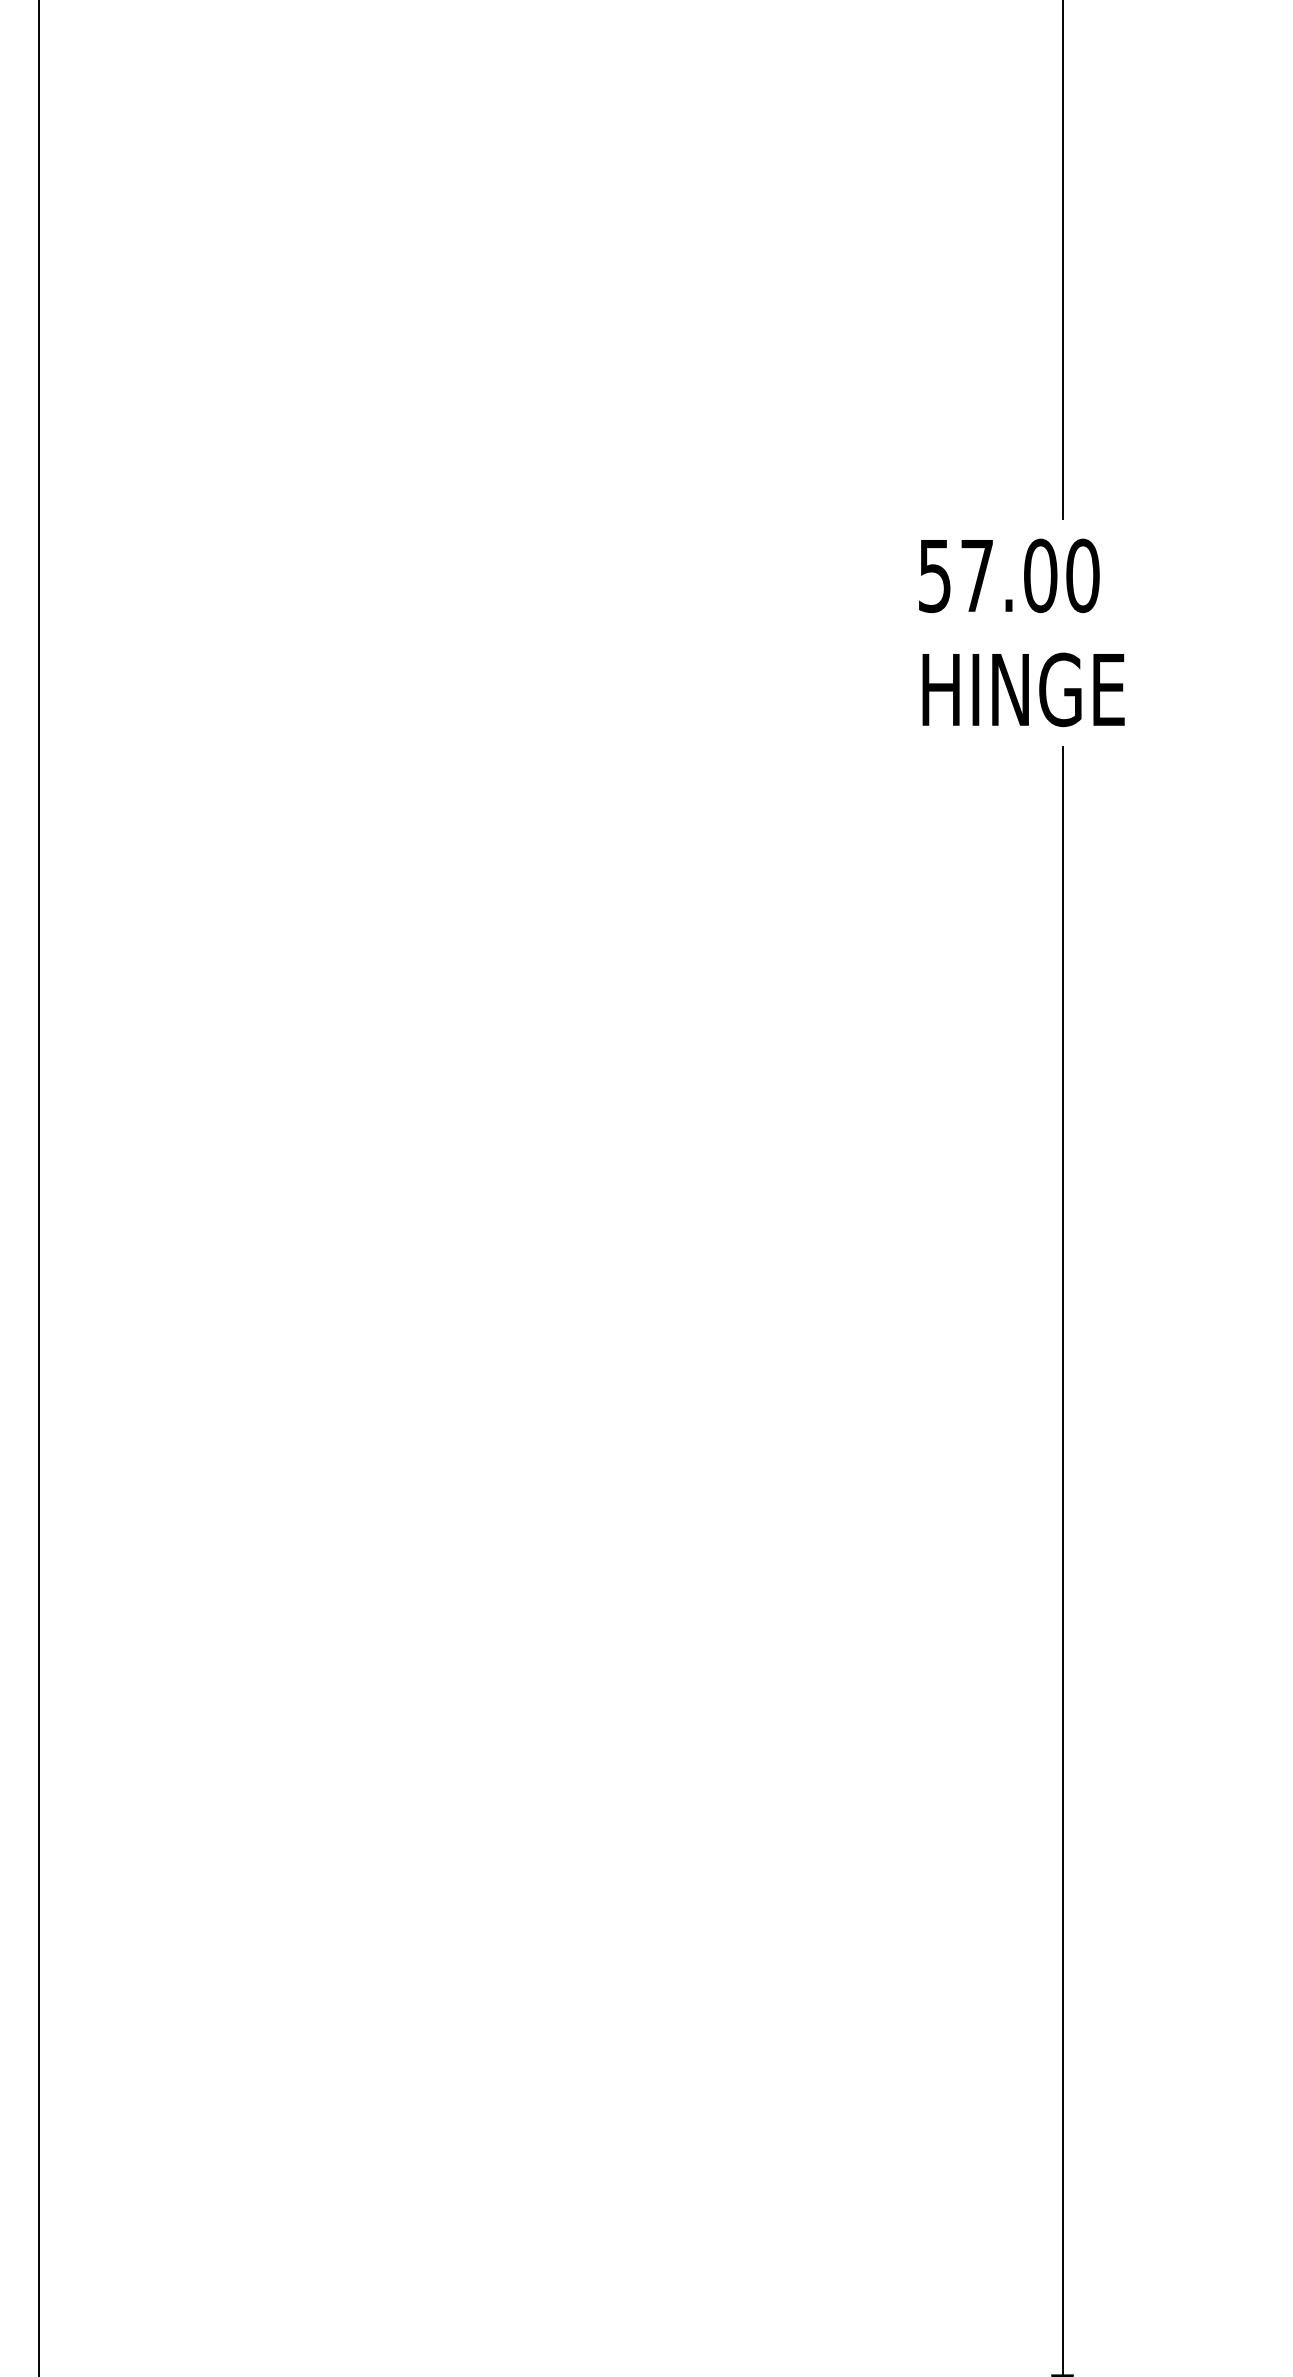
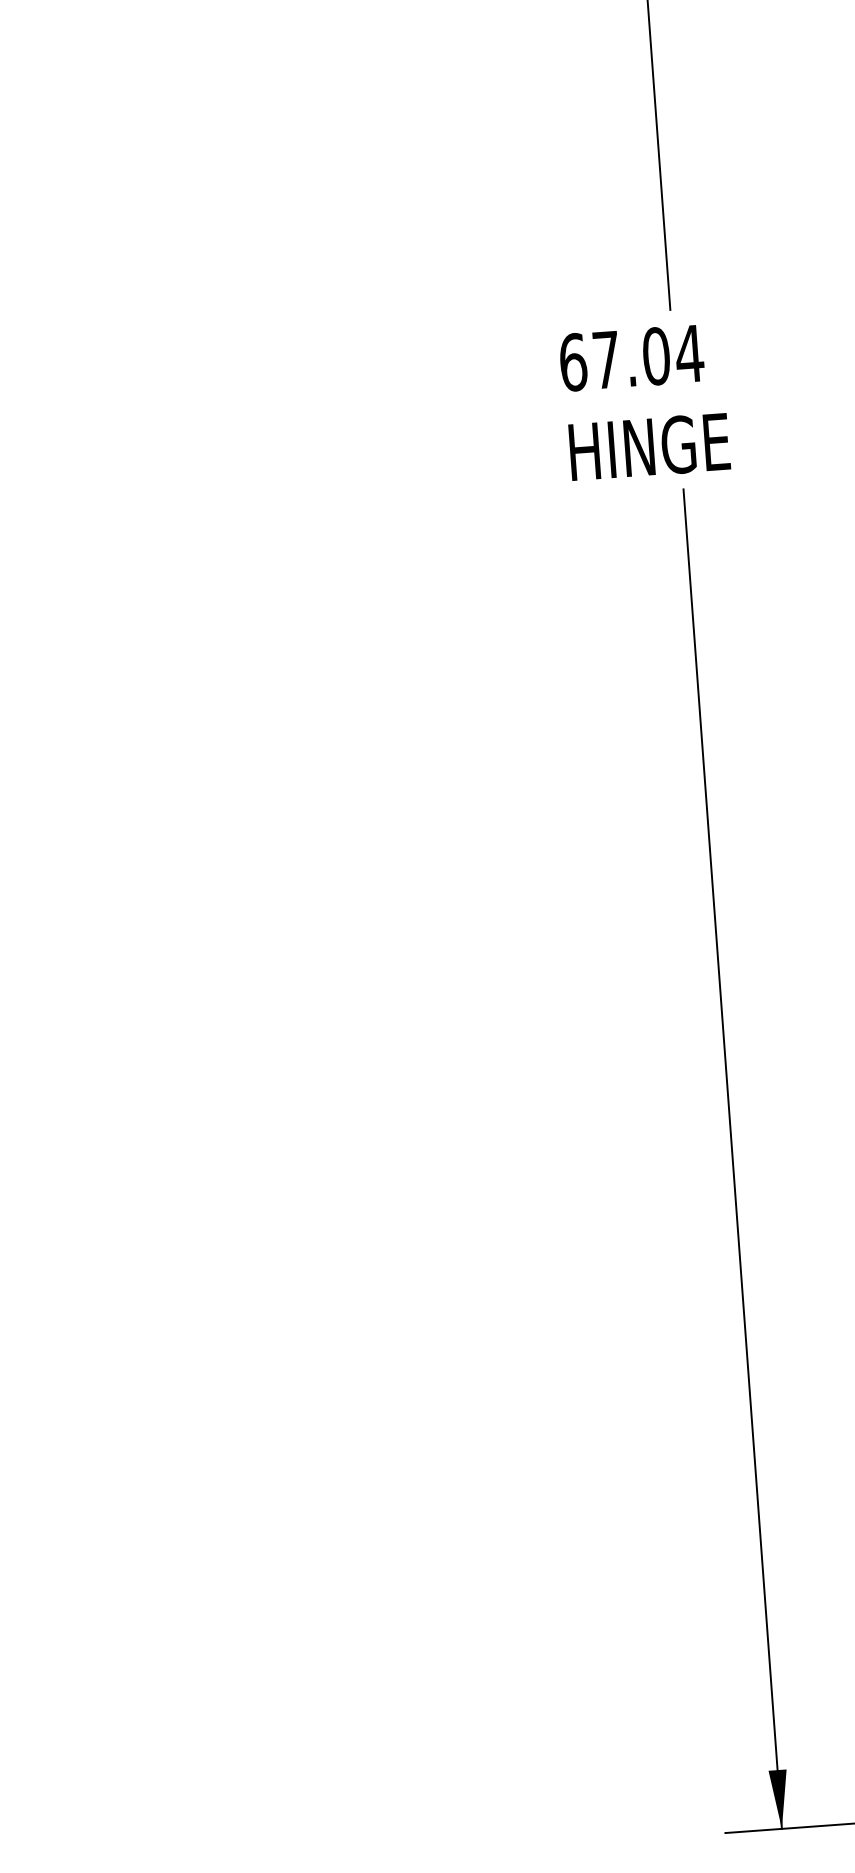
text: (1009, 575) -> (631, 357), 57.00 -> 67.04

